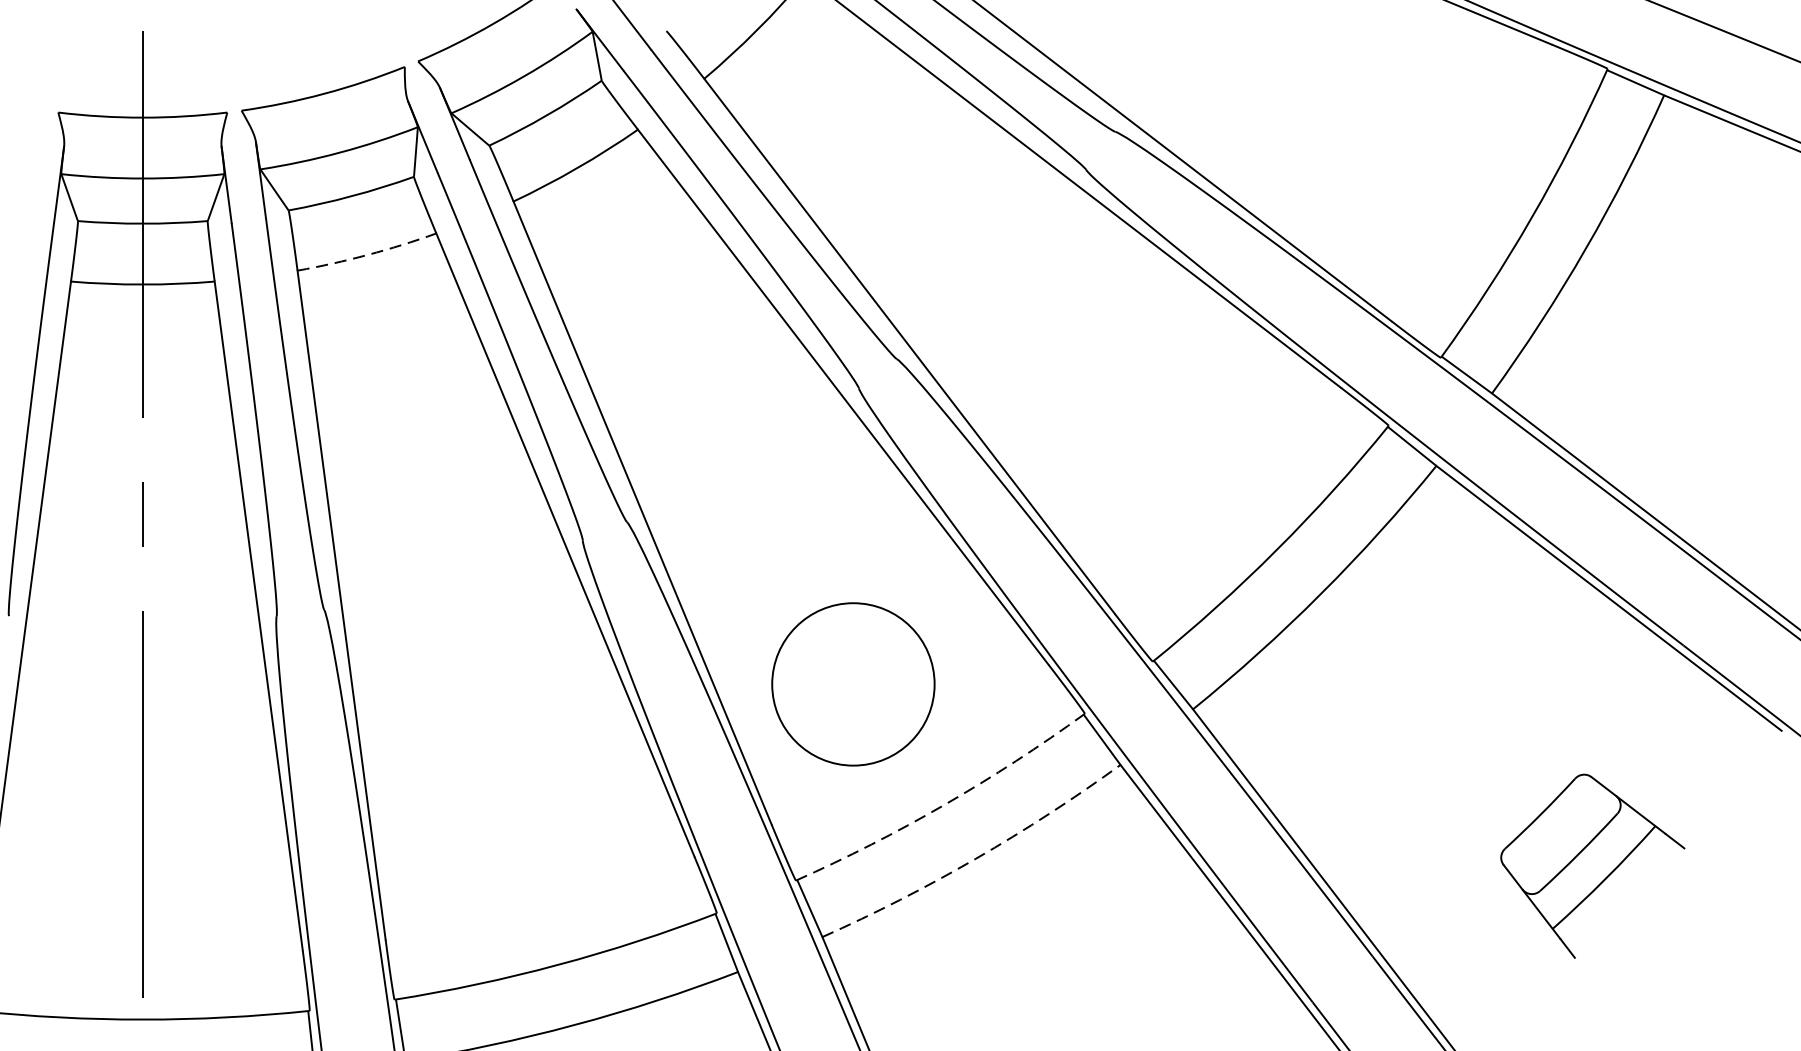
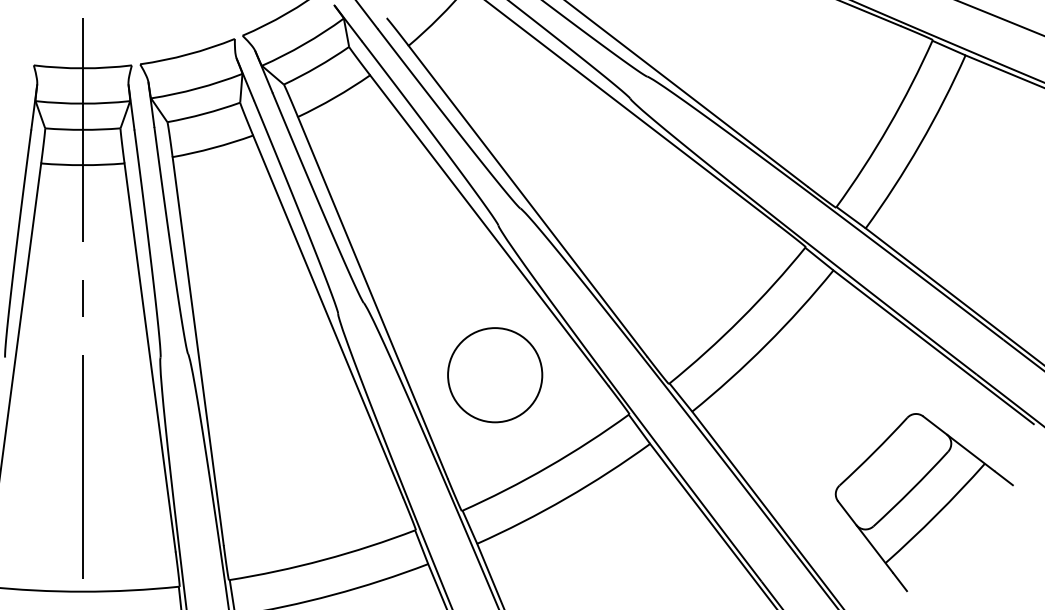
arc: (367, 255) -> (213, 148), dashed -> solid
circle: (853, 684) -> (495, 375), moved
arc: (945, 805) -> (548, 467), dashed -> solid
arc: (976, 858) -> (566, 498), dashed -> solid
part: (1591, 865) -> (923, 502), size x1.67

